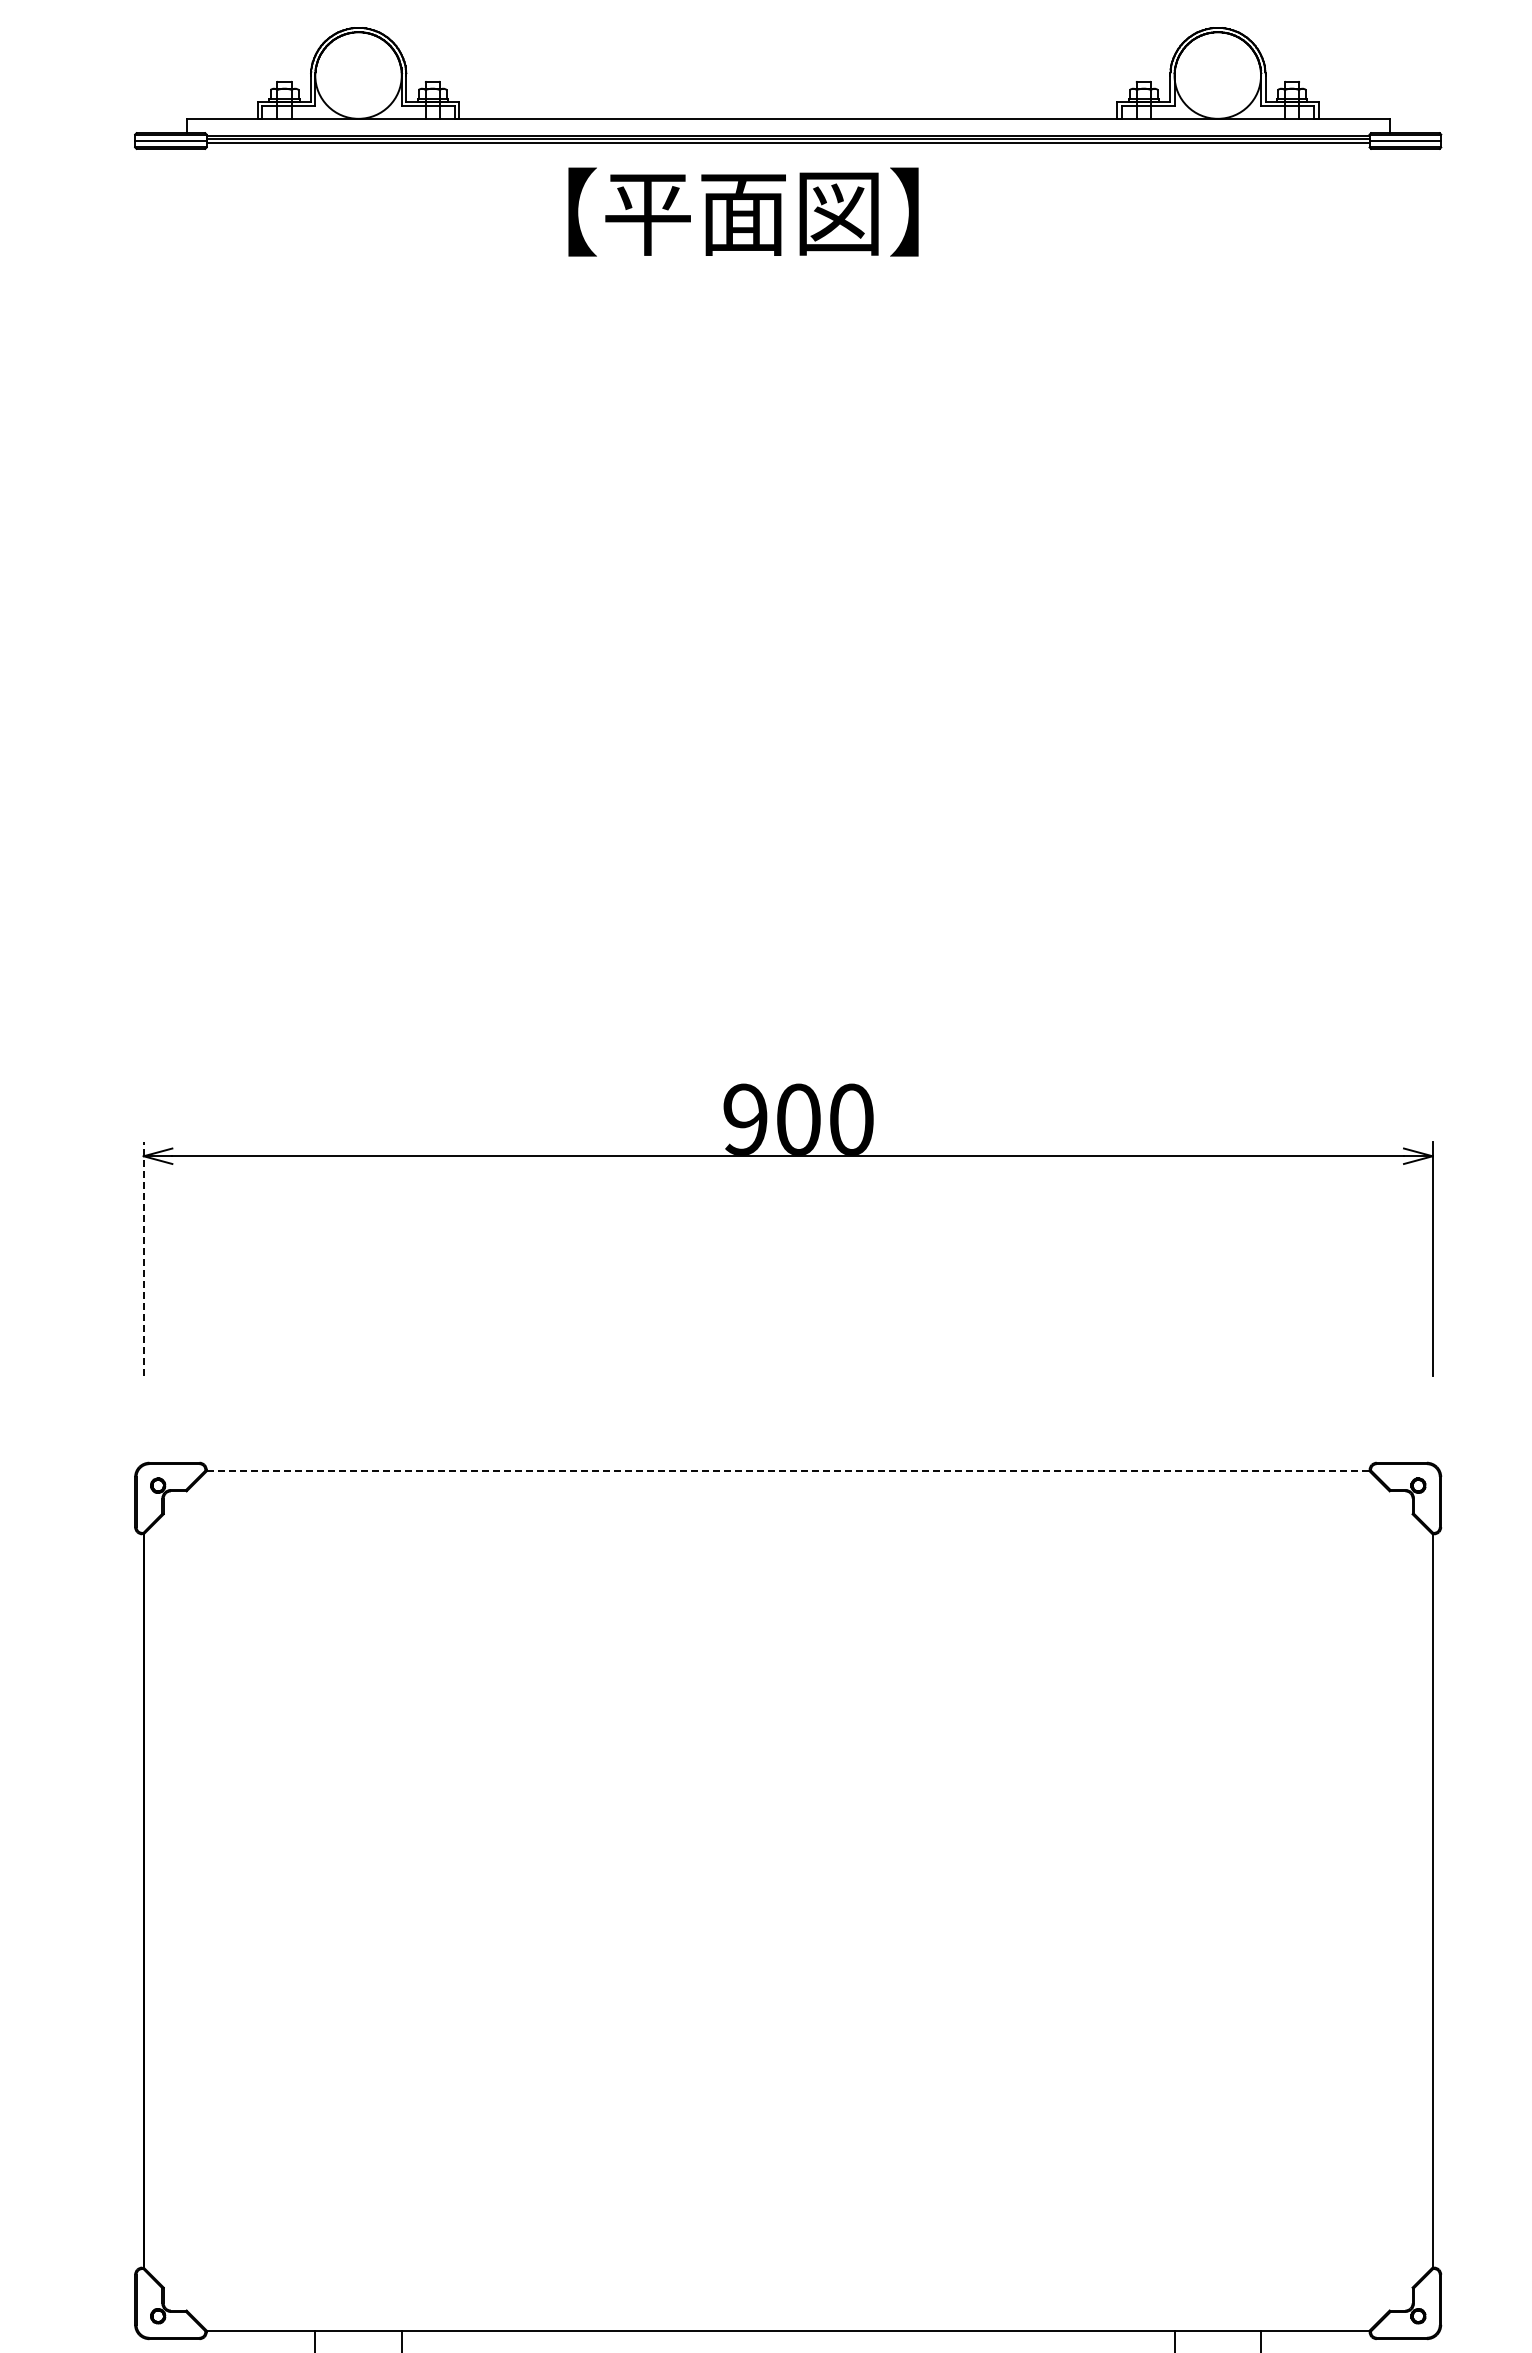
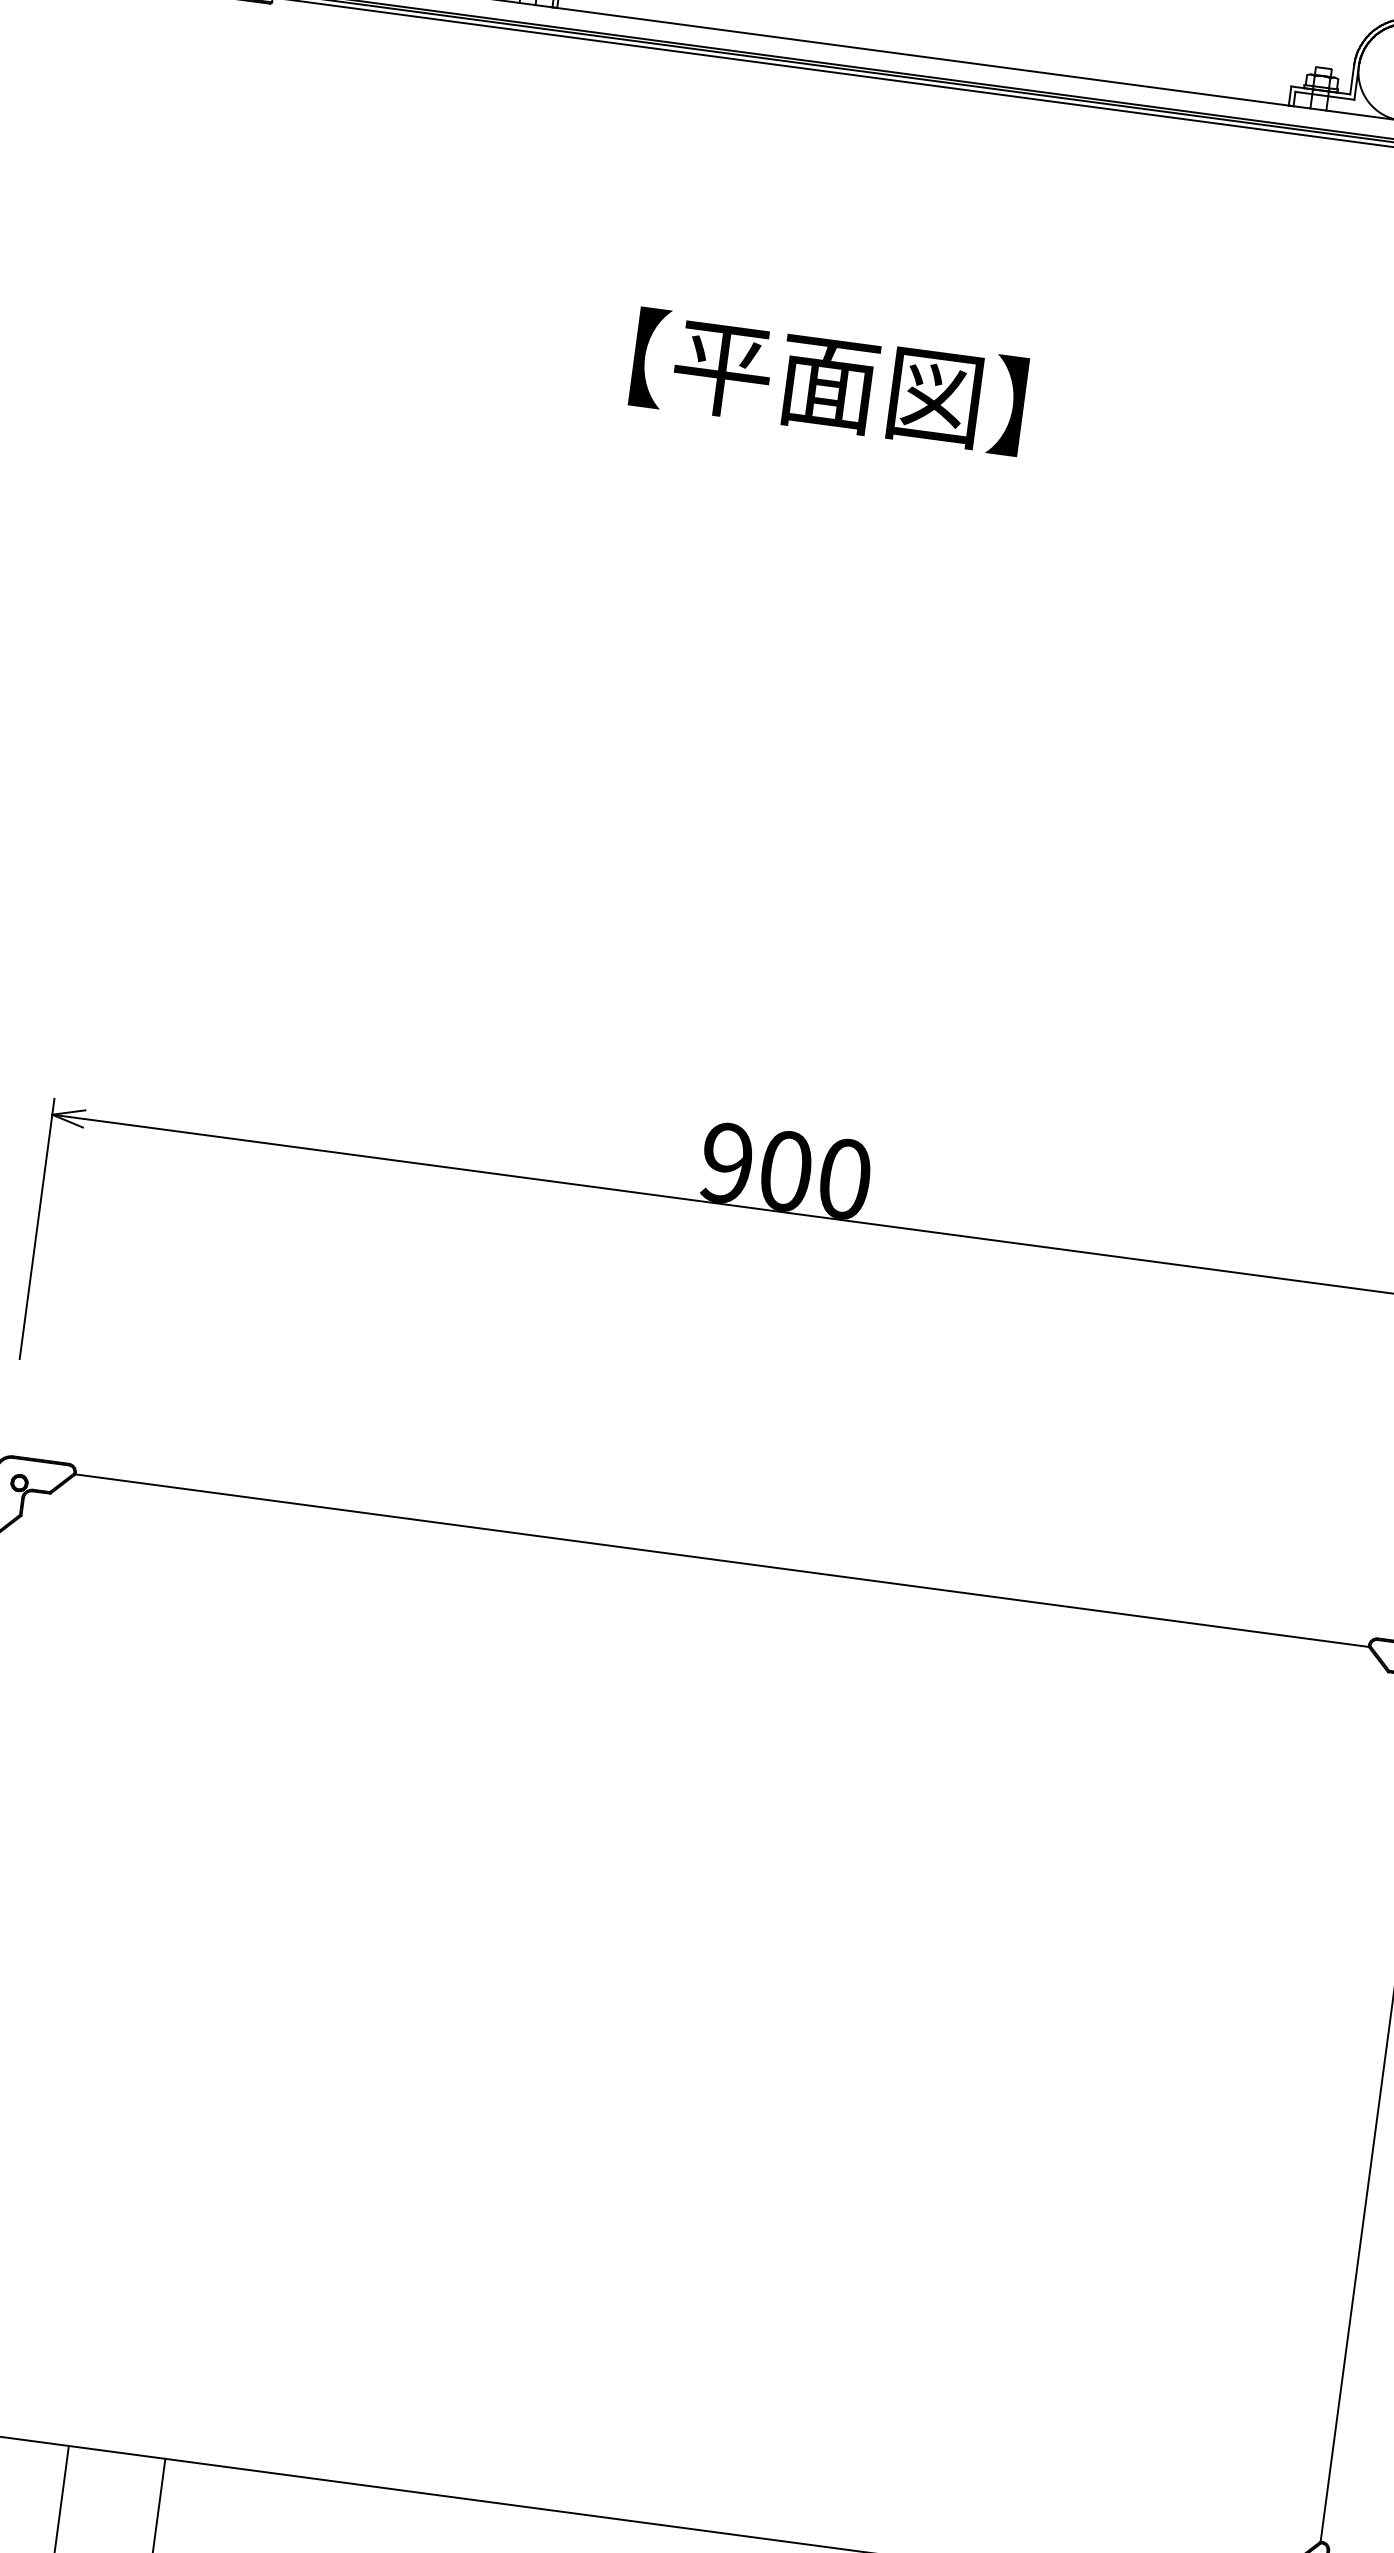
text: (743, 211) -> (828, 381), moved
line: (143, 1258) -> (36, 1228), dashed -> solid
line: (788, 1471) -> (722, 1560), dashed -> solid

